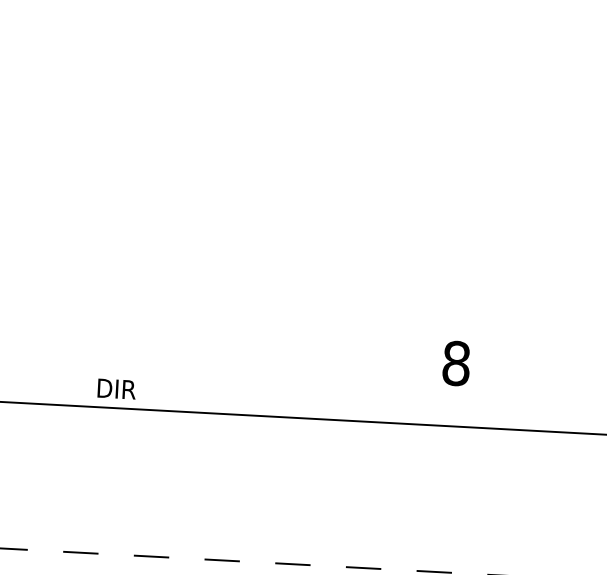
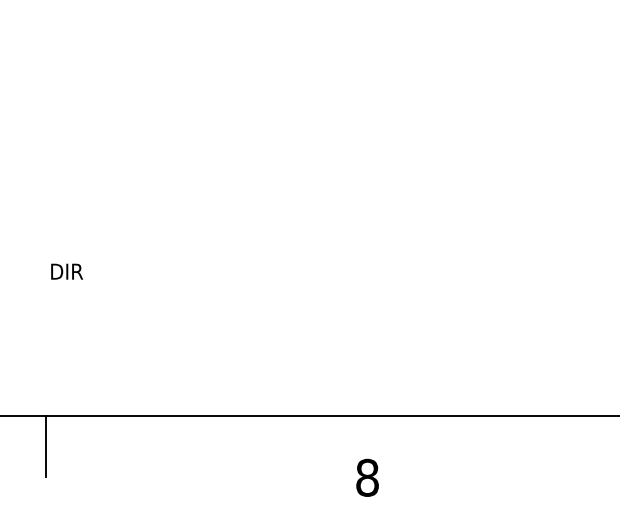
text: (456, 363) -> (367, 477), moved
text: (116, 388) -> (66, 271), moved
line: (69, 442) -> (46, 446), added

